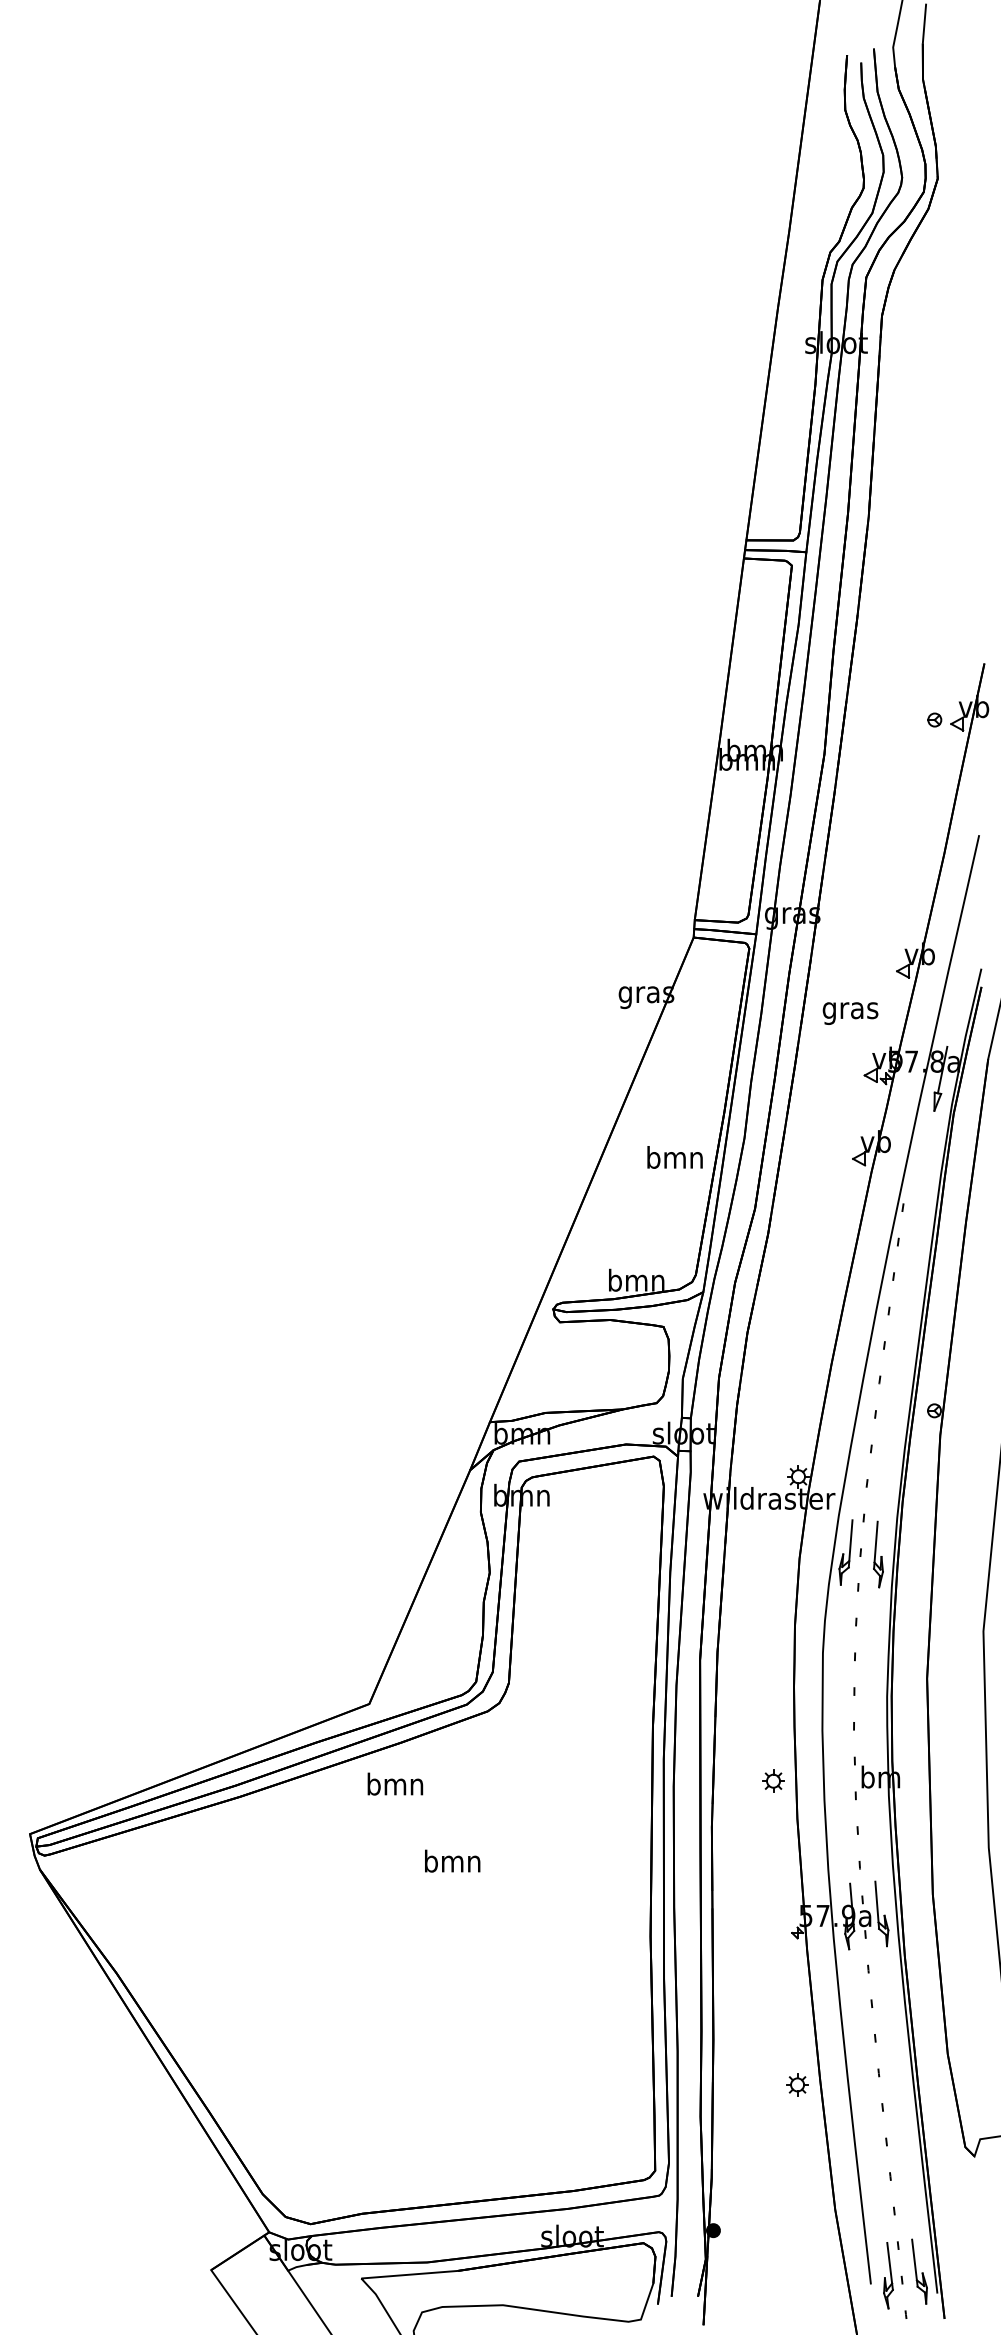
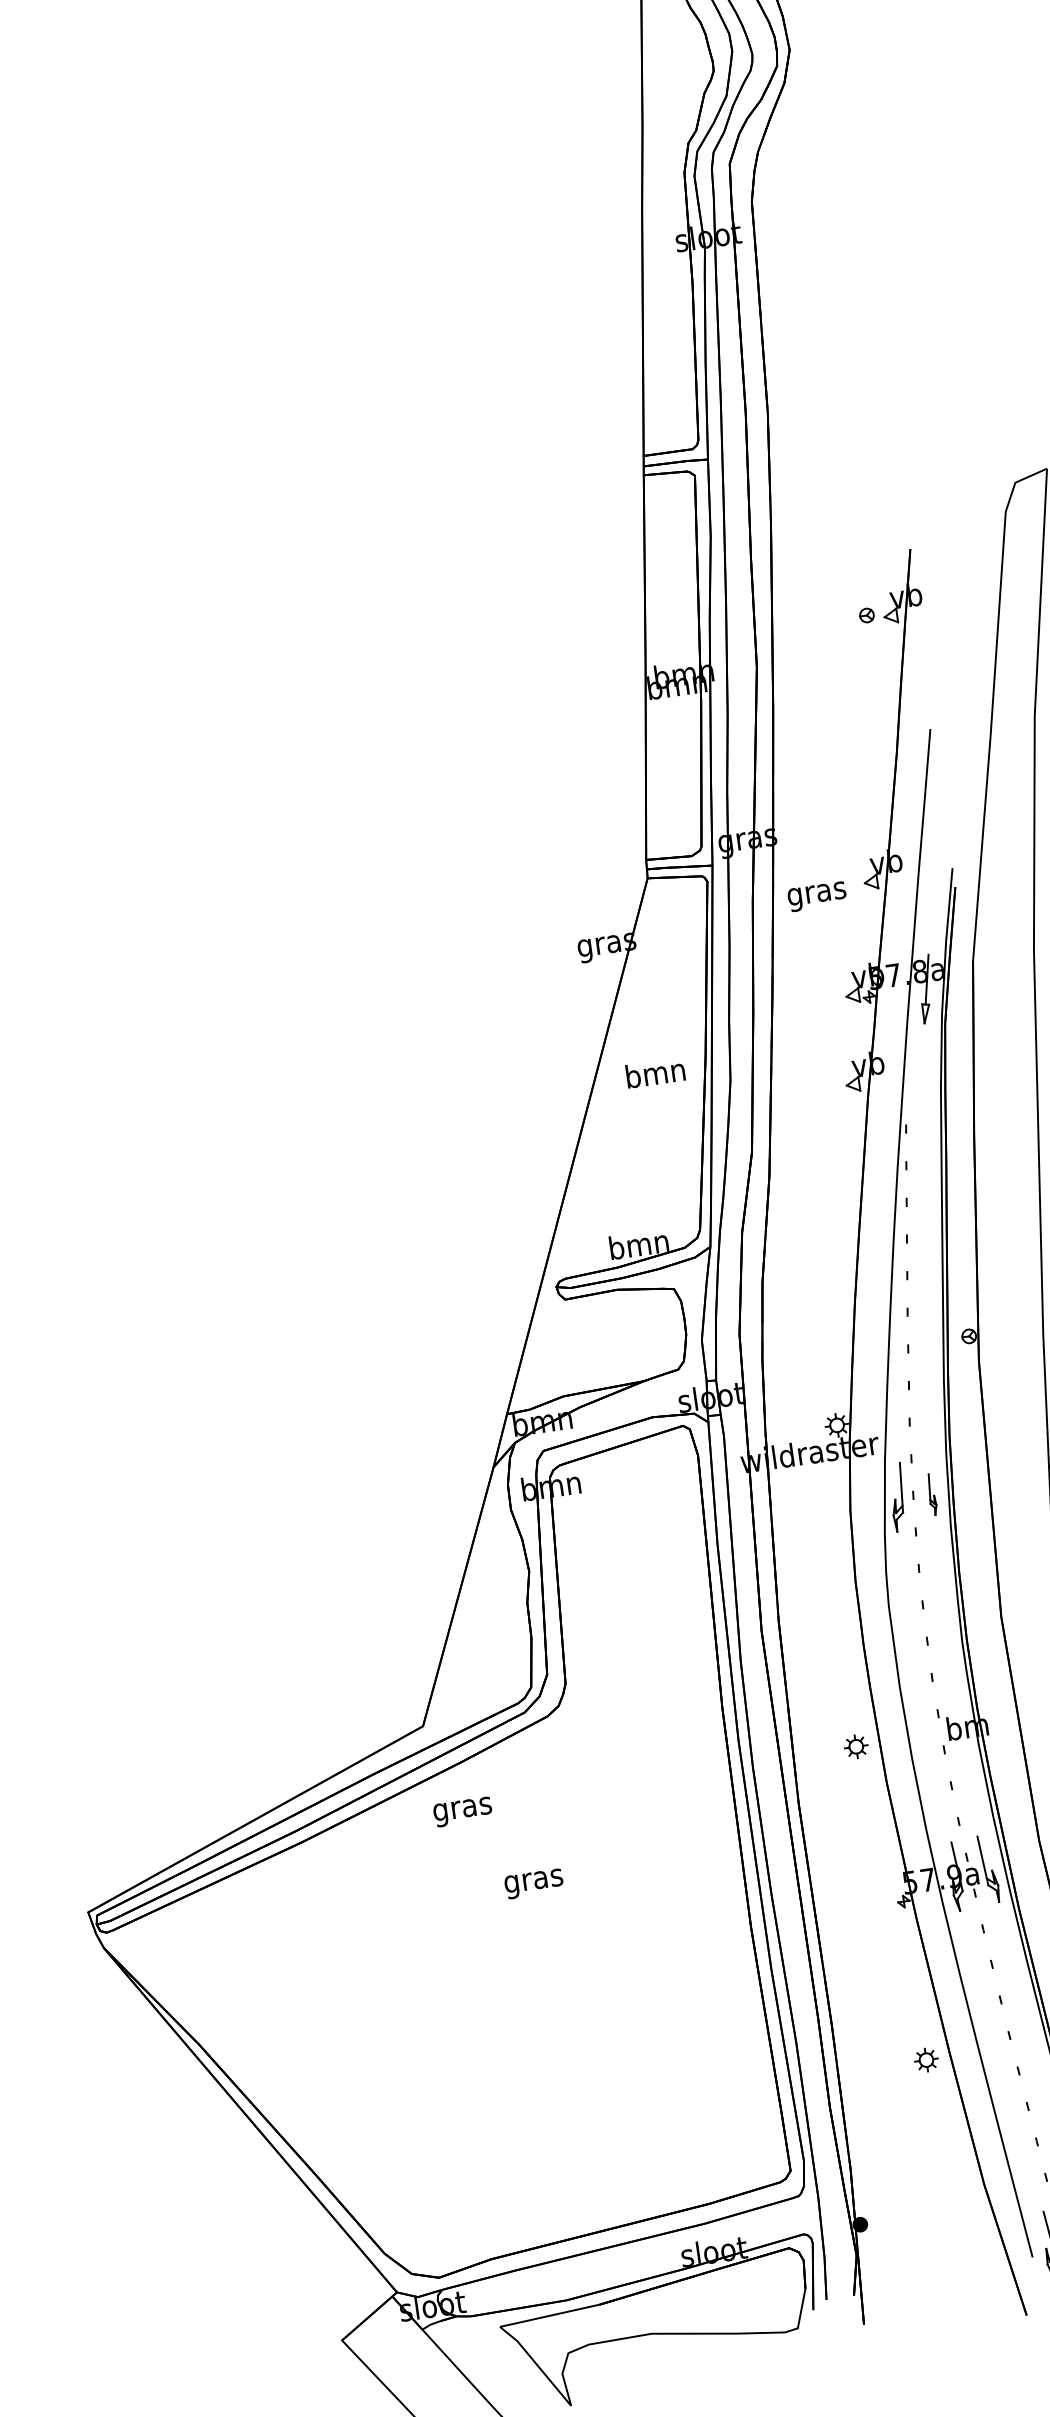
text: (850, 1013) -> (817, 896), moved
text: (674, 1157) -> (654, 1073), moved
part: (878, 1554) -> (932, 1494), size x0.6
text: (395, 1786) -> (462, 1808), bmn -> gras
text: (452, 1863) -> (533, 1880), bmn -> gras

